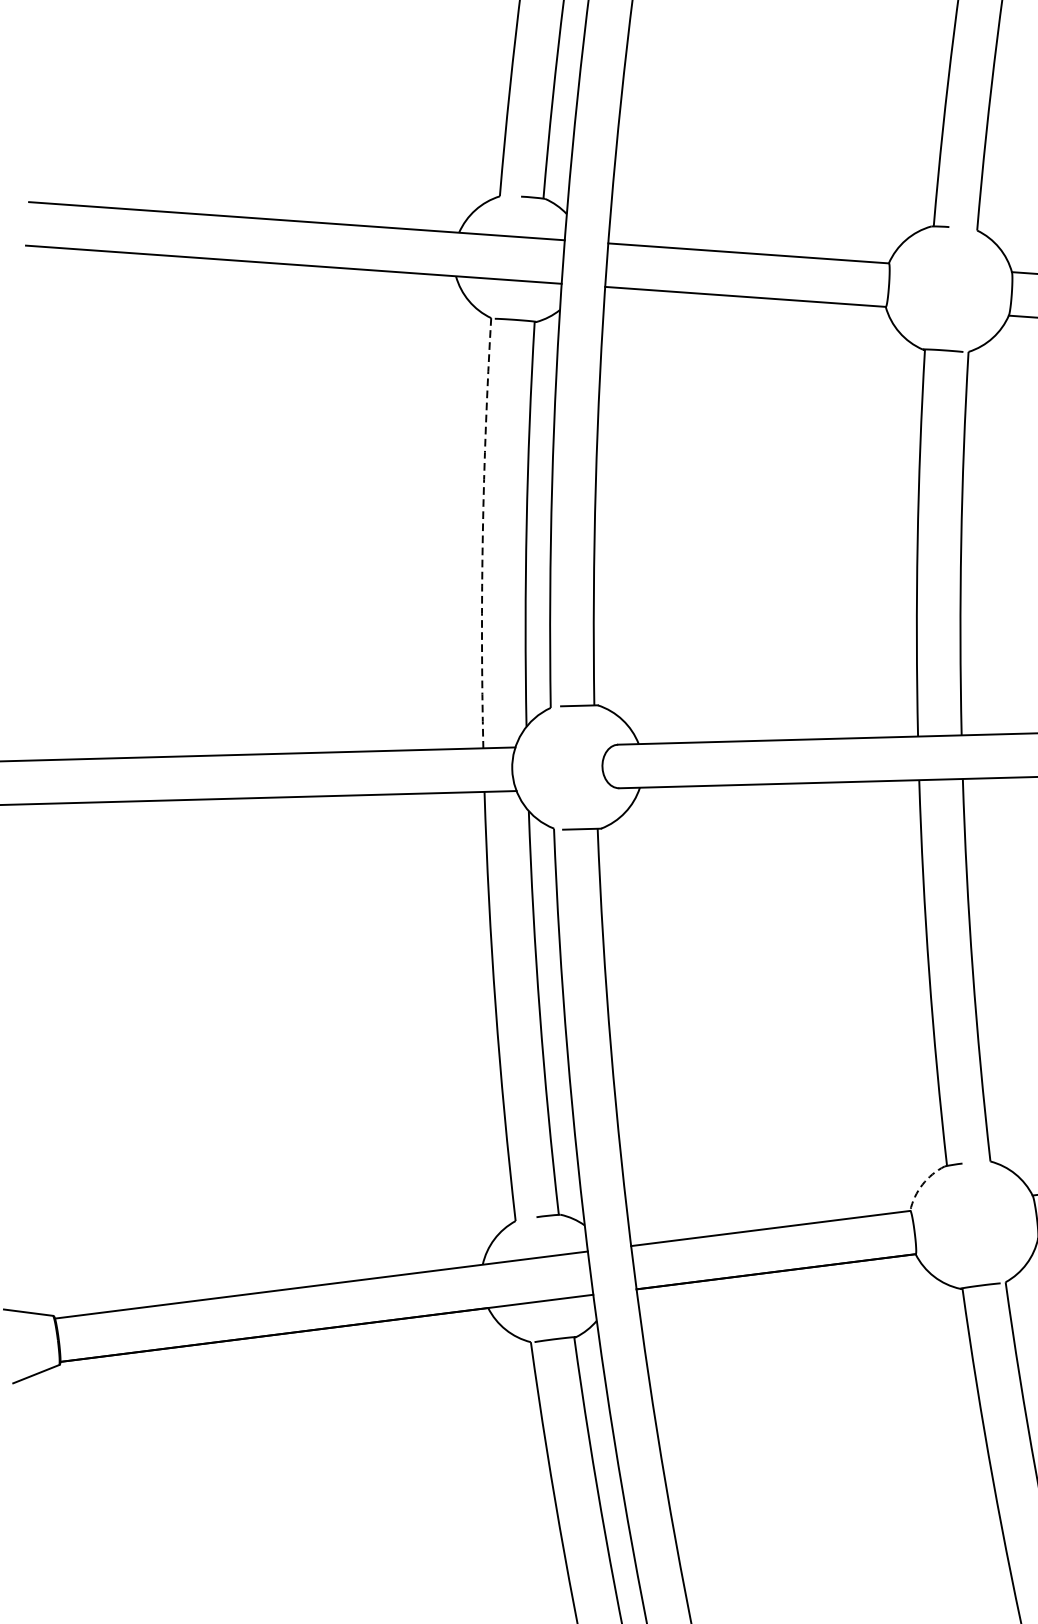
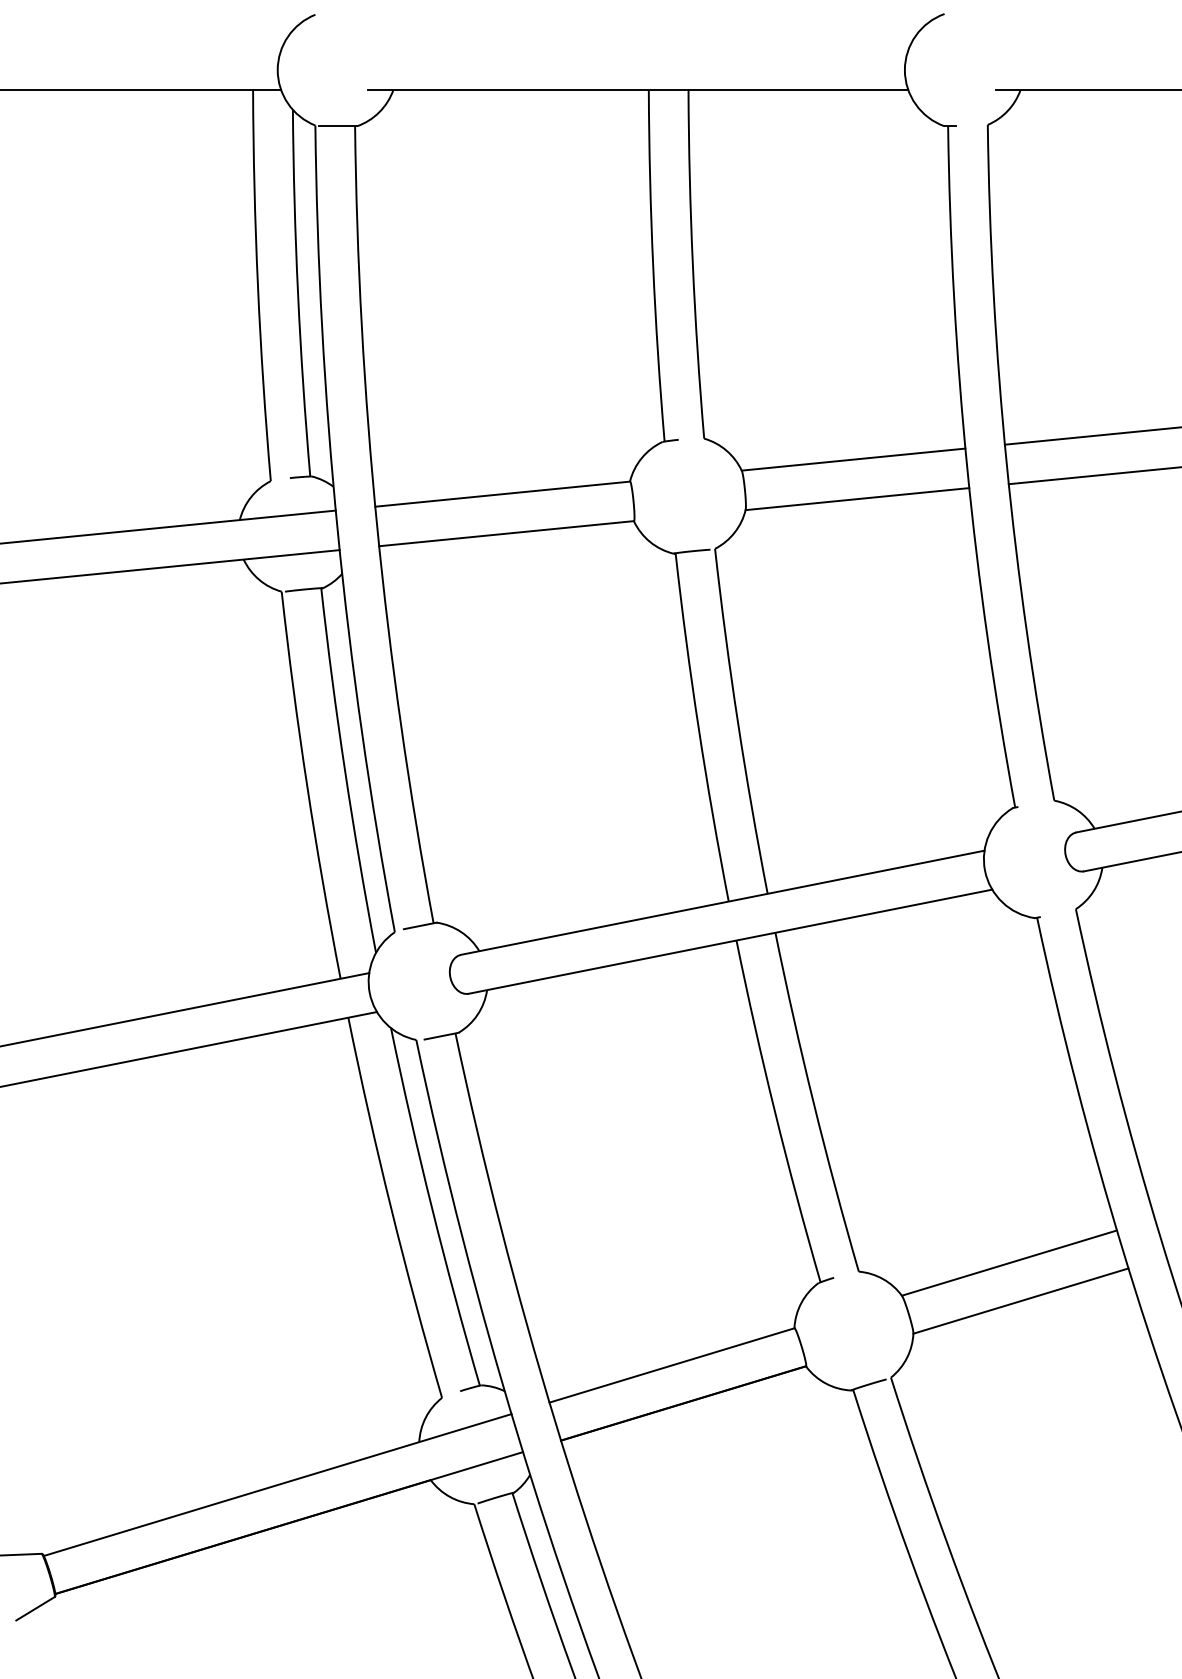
arc: (483, 532) -> (307, 785), dashed -> solid
arc: (922, 1184) -> (801, 1302), dashed -> solid

